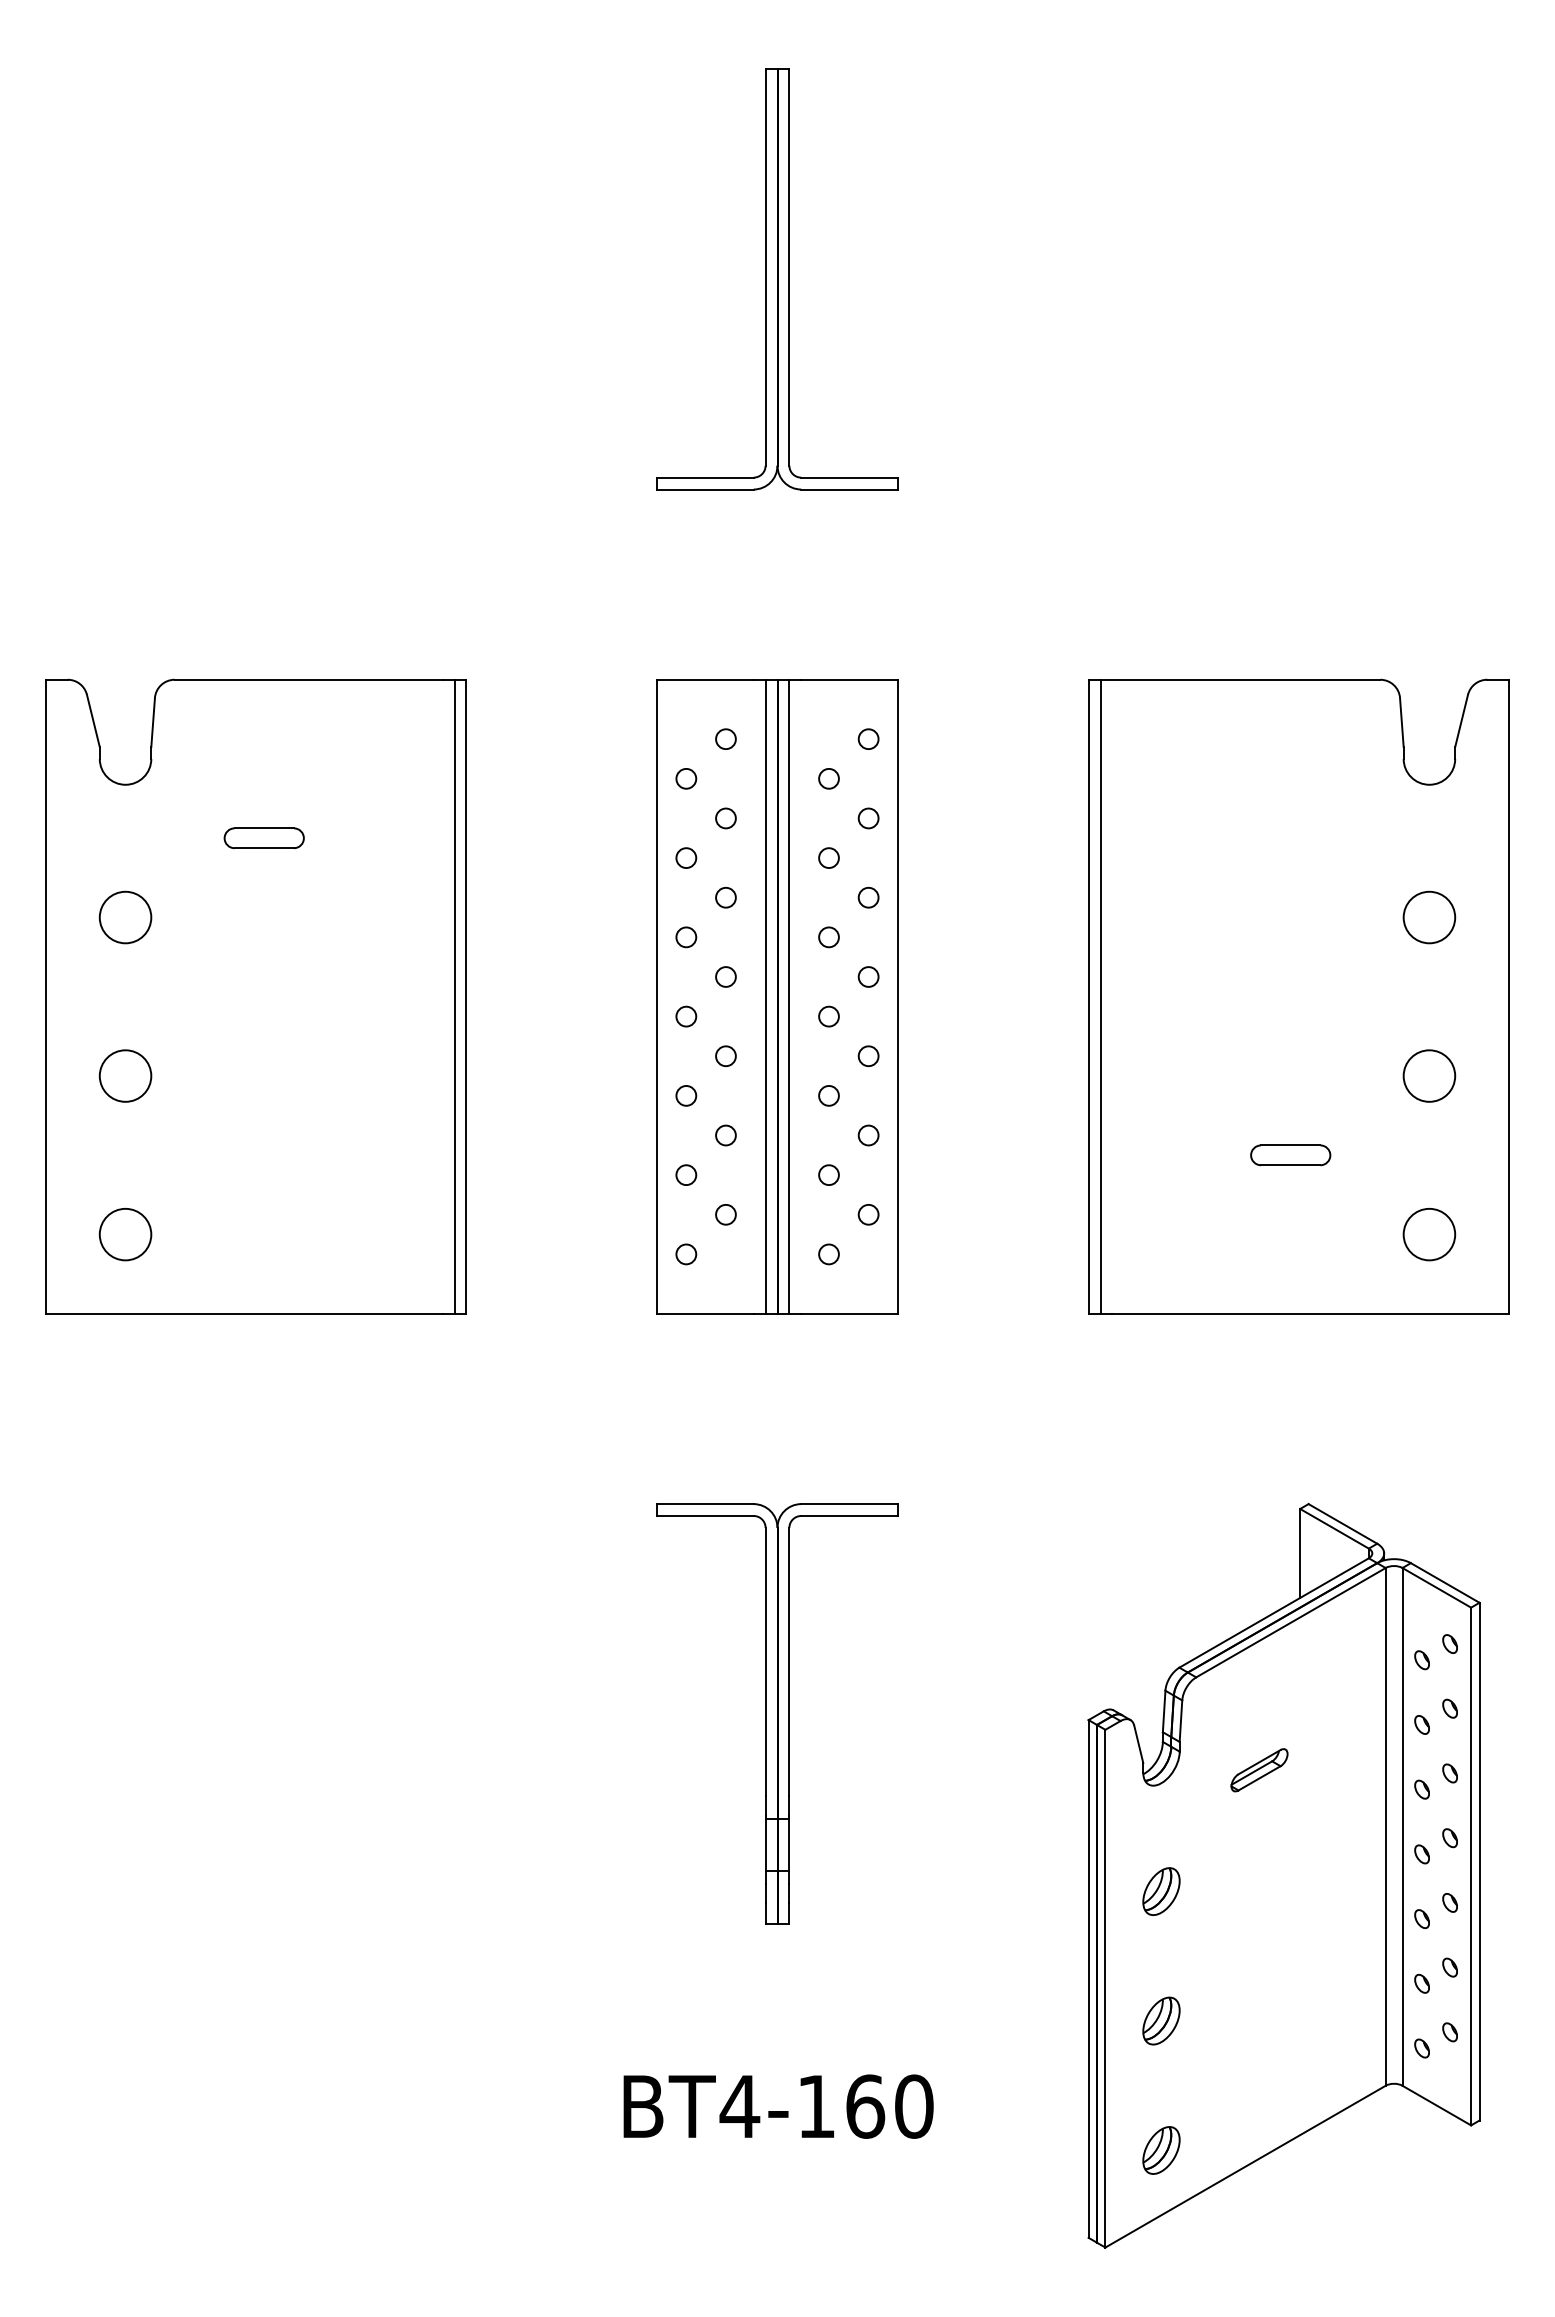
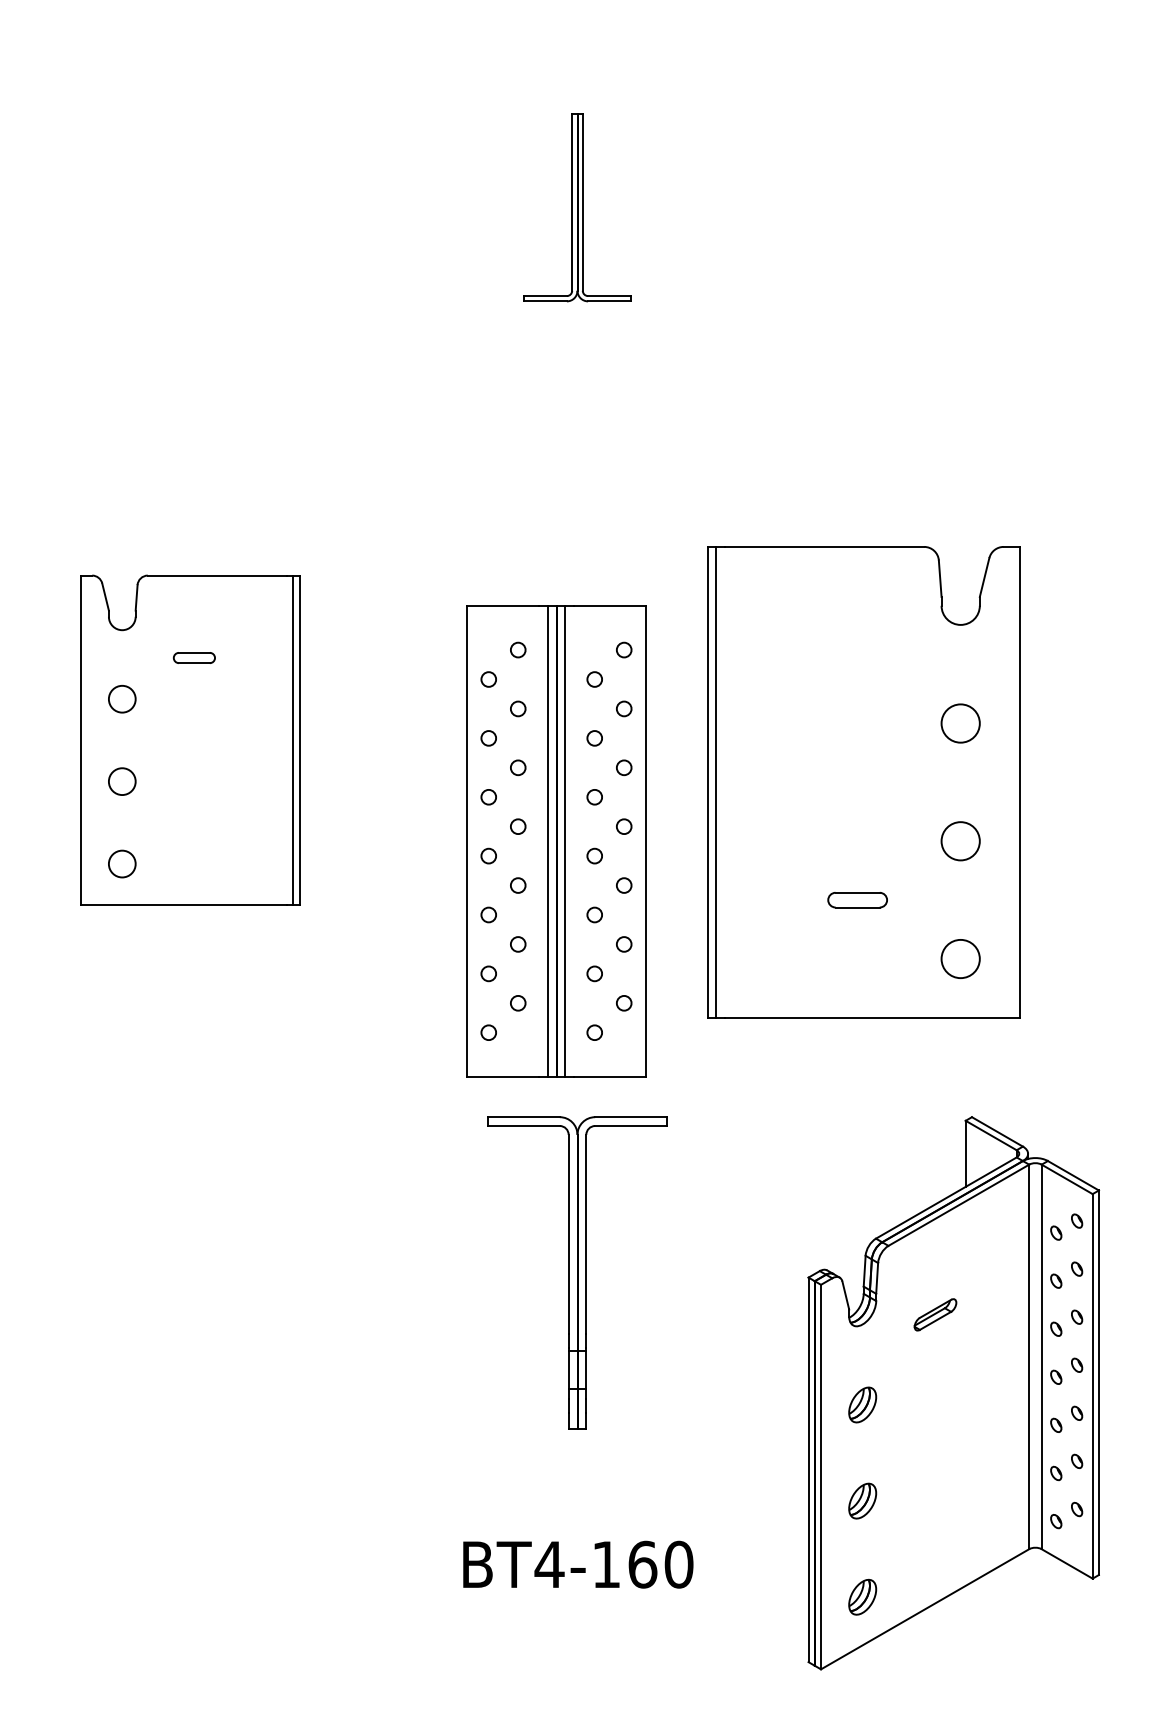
part: (777, 279) -> (577, 207), size x0.6
part: (255, 996) -> (189, 740), size x0.7
part: (777, 996) -> (556, 841), moved
part: (1298, 996) -> (863, 782), moved

